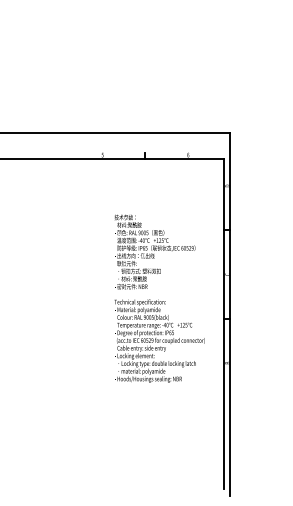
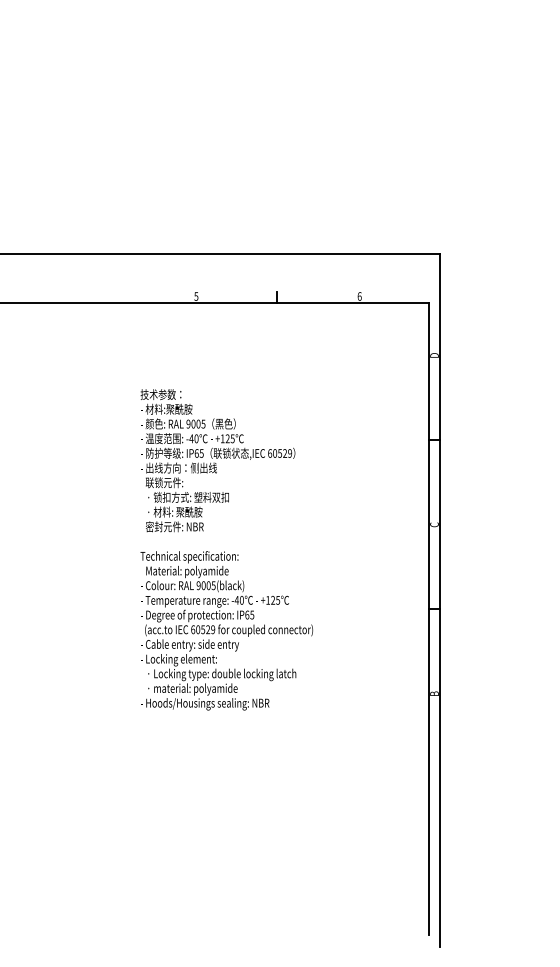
text: (159, 298) -> (226, 549), moved

